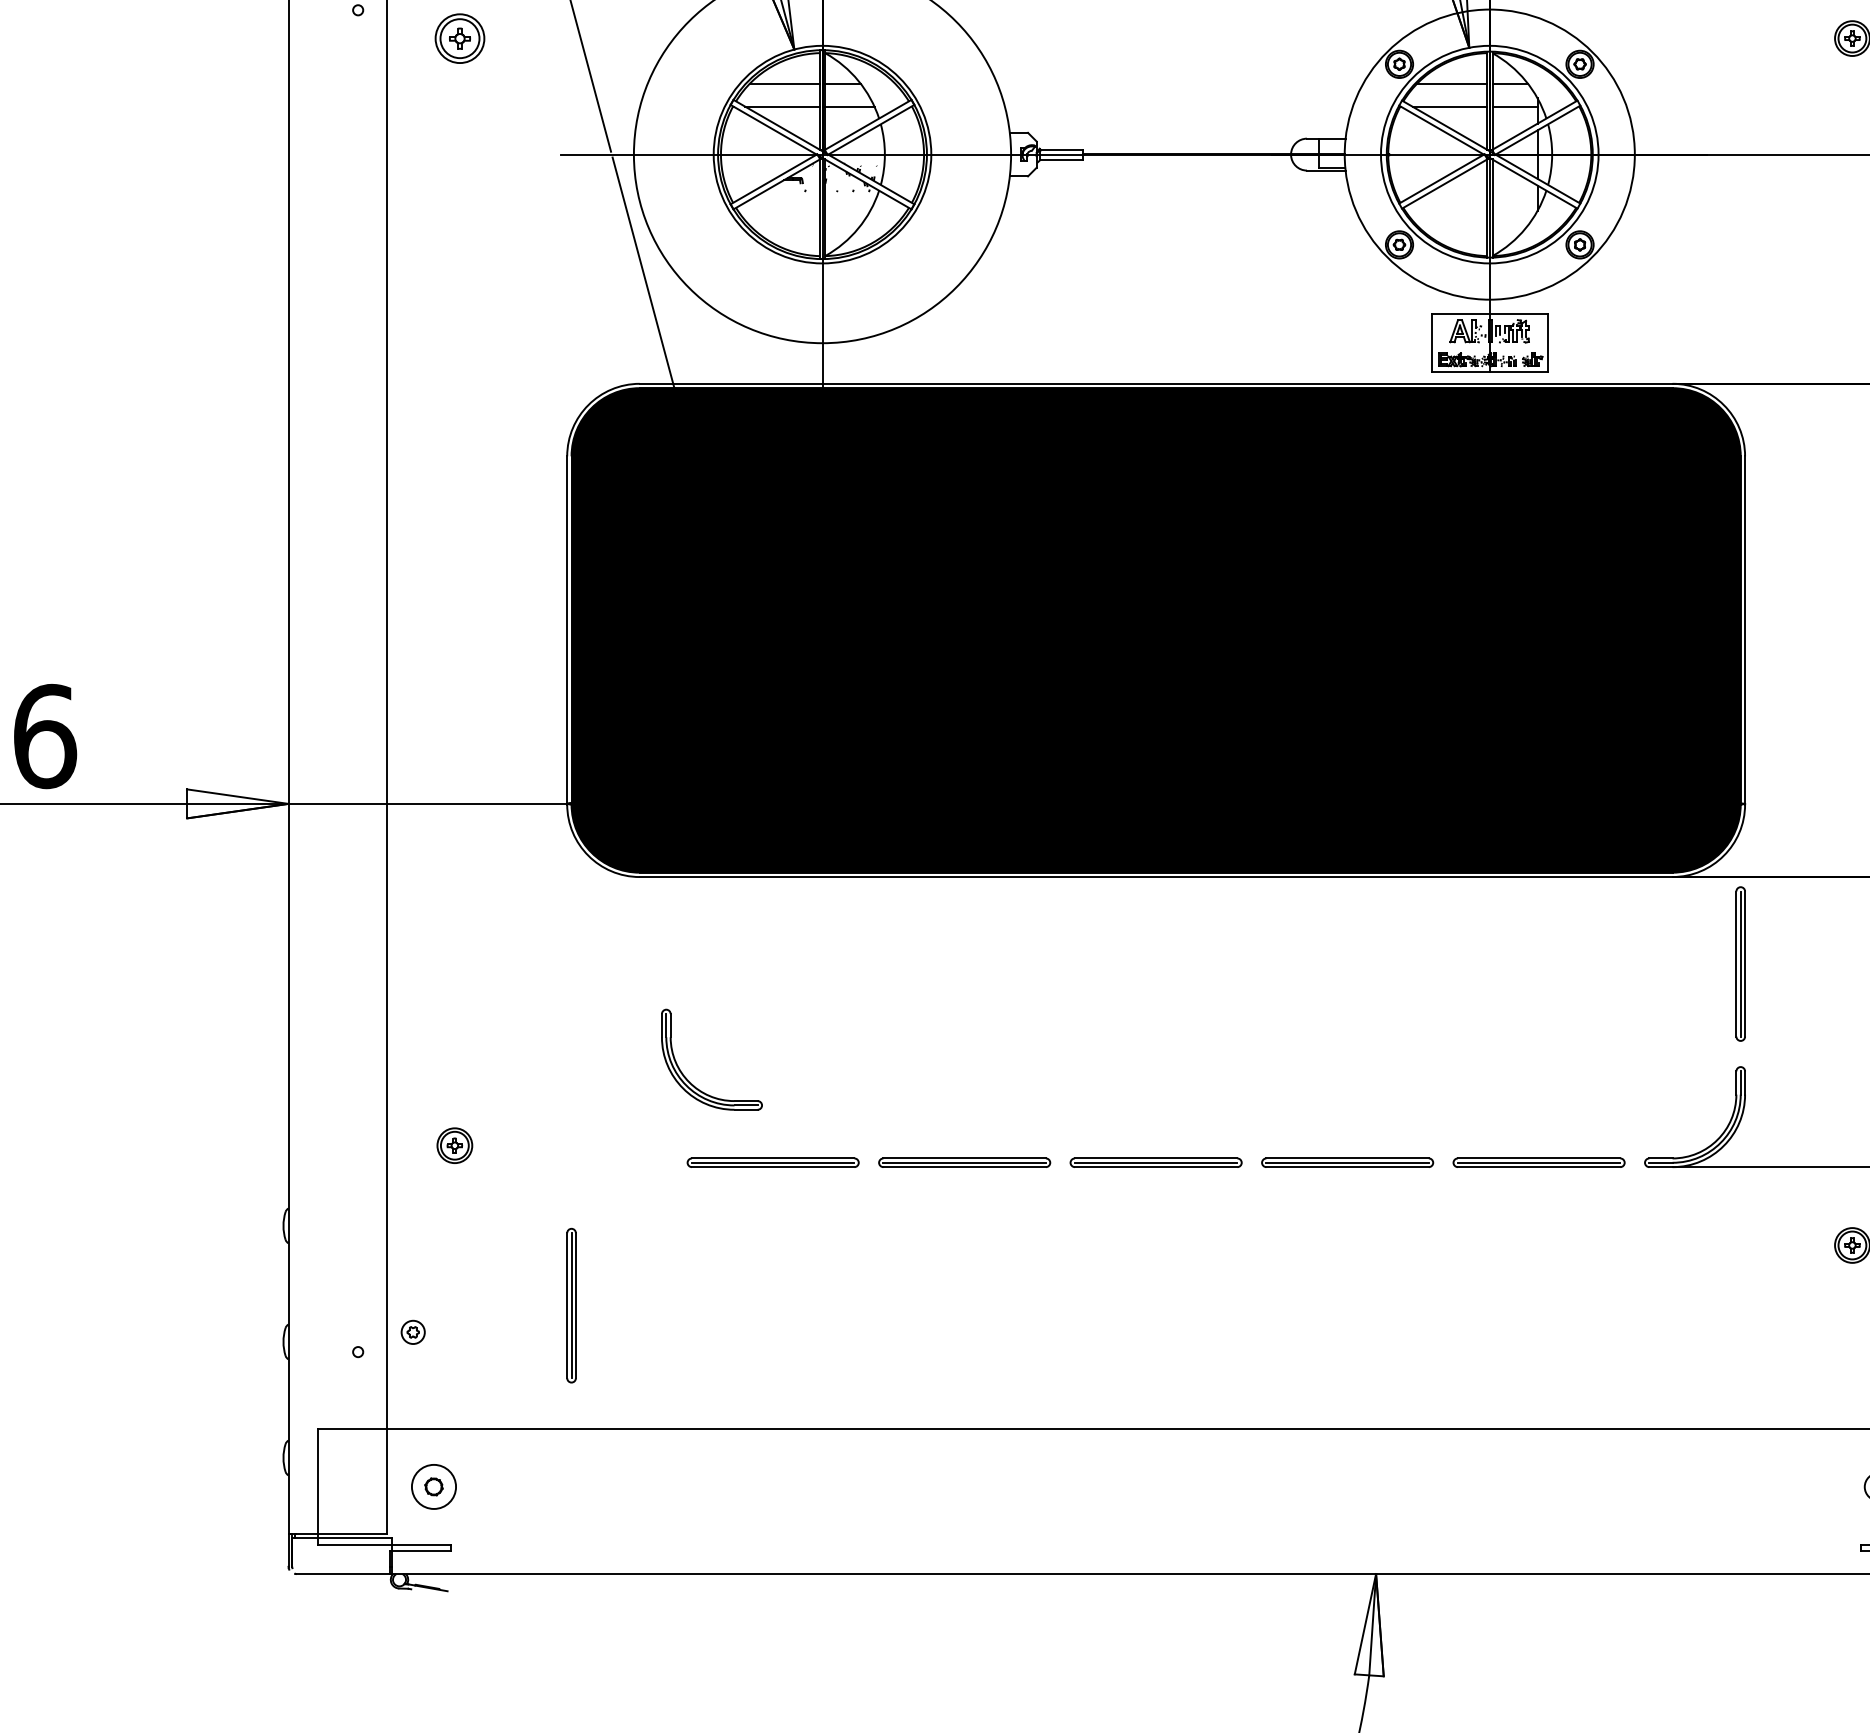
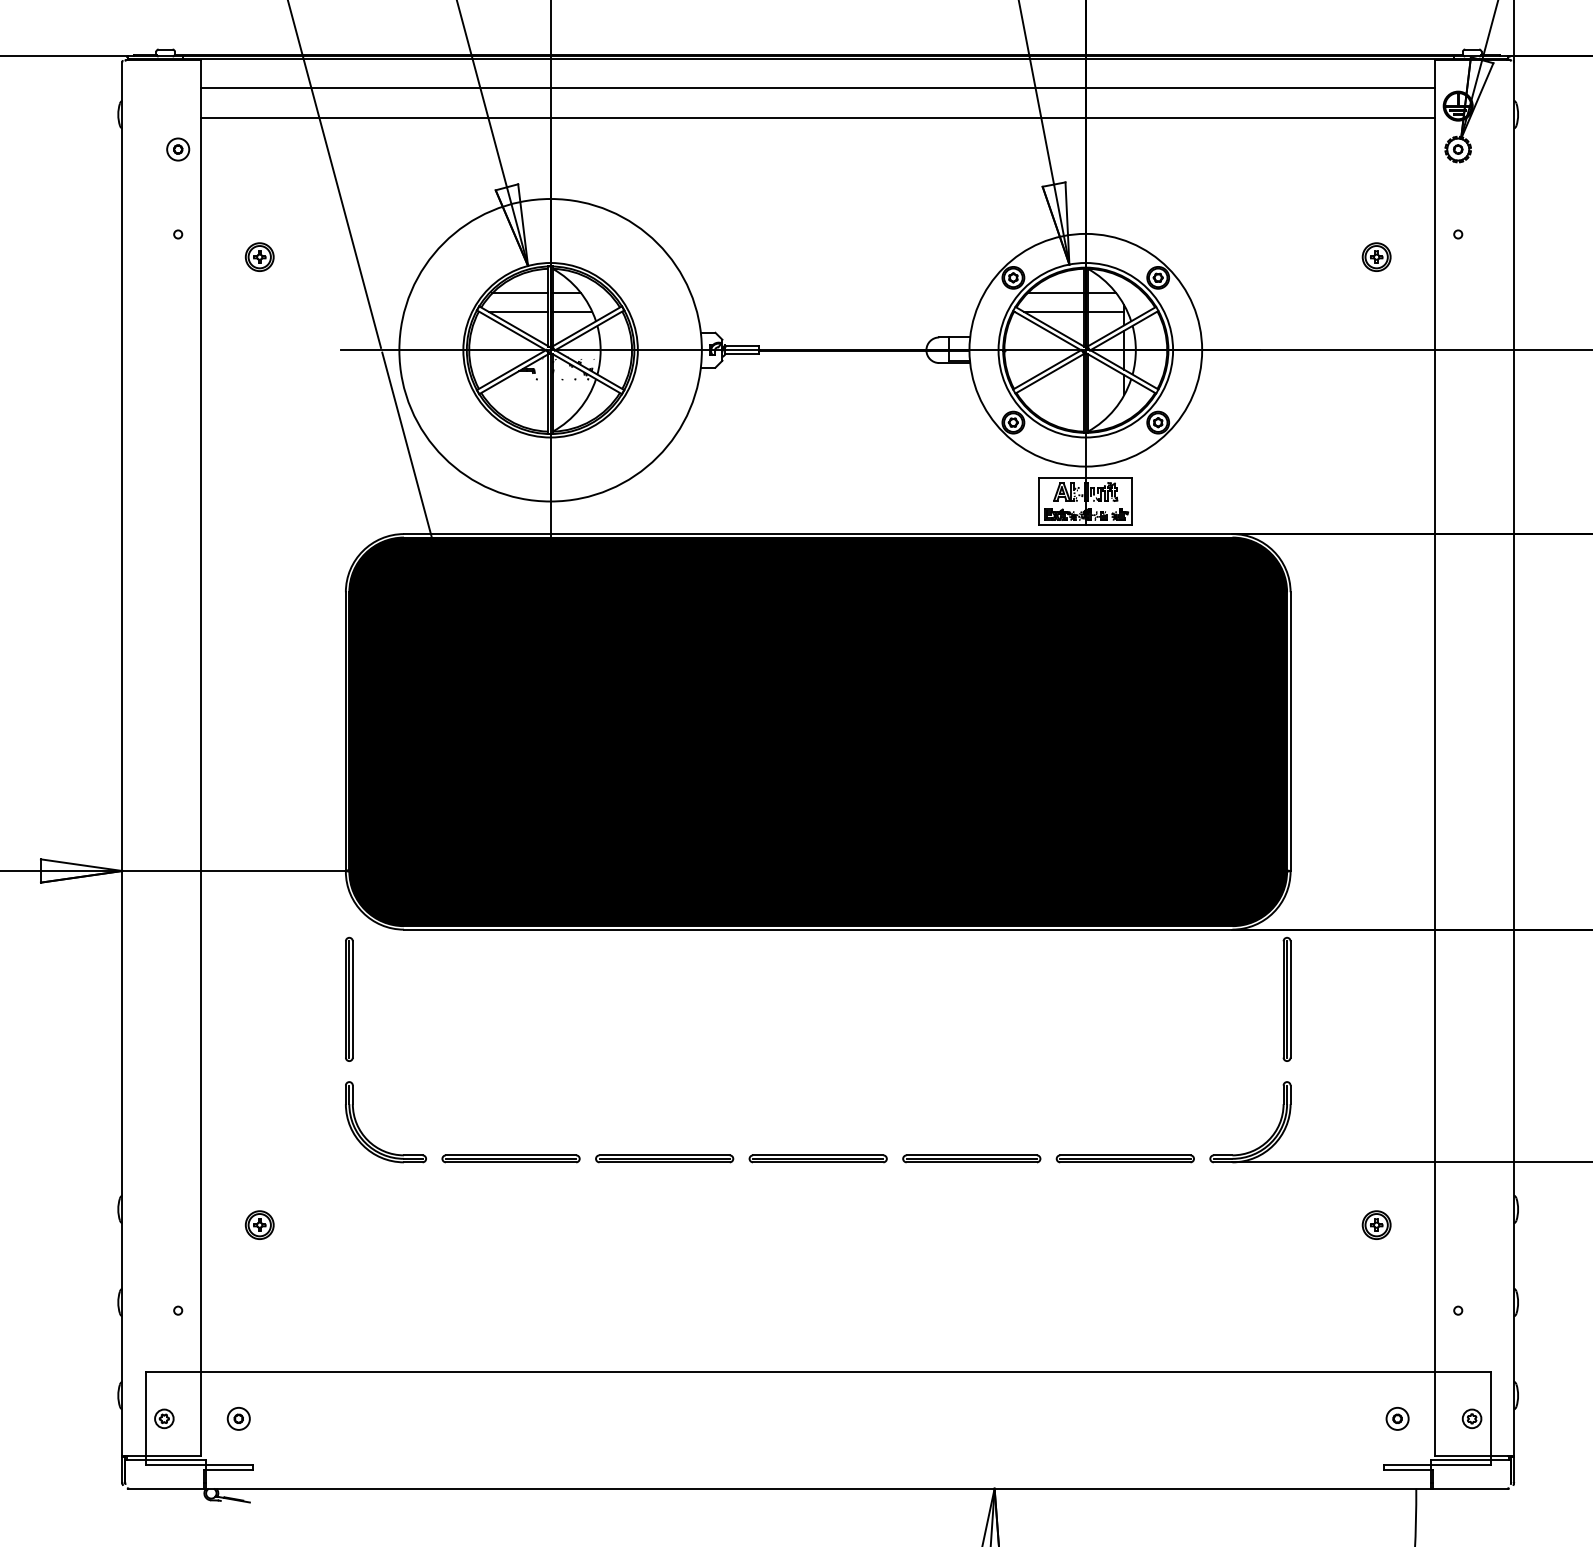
part: (459, 37) -> (259, 256), size x0.71
part: (690, 1081) -> (368, 1139), moved
part: (454, 1144) -> (259, 1224), moved
part: (571, 1304) -> (349, 998), moved
part: (413, 1331) -> (164, 1418), moved
part: (433, 1486) -> (238, 1418), size x0.62

